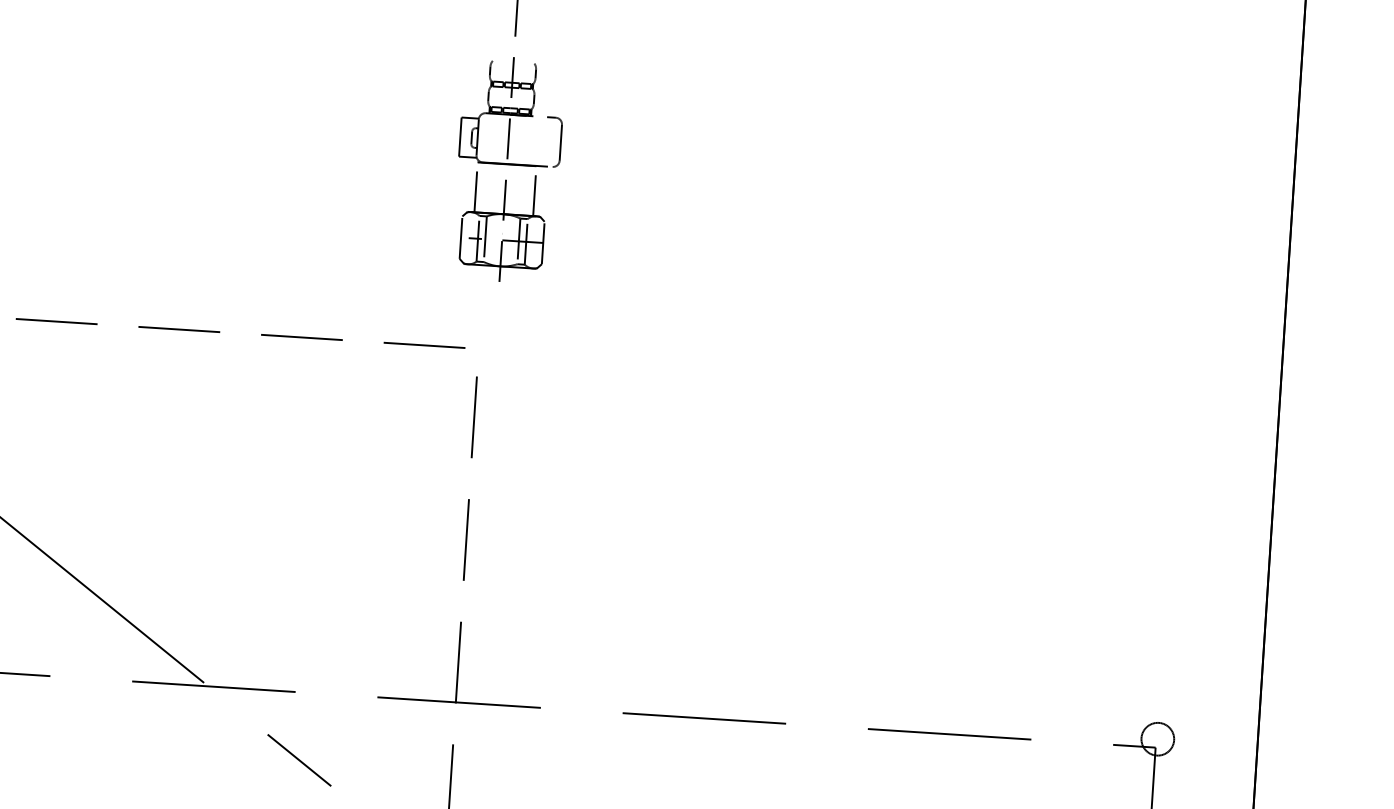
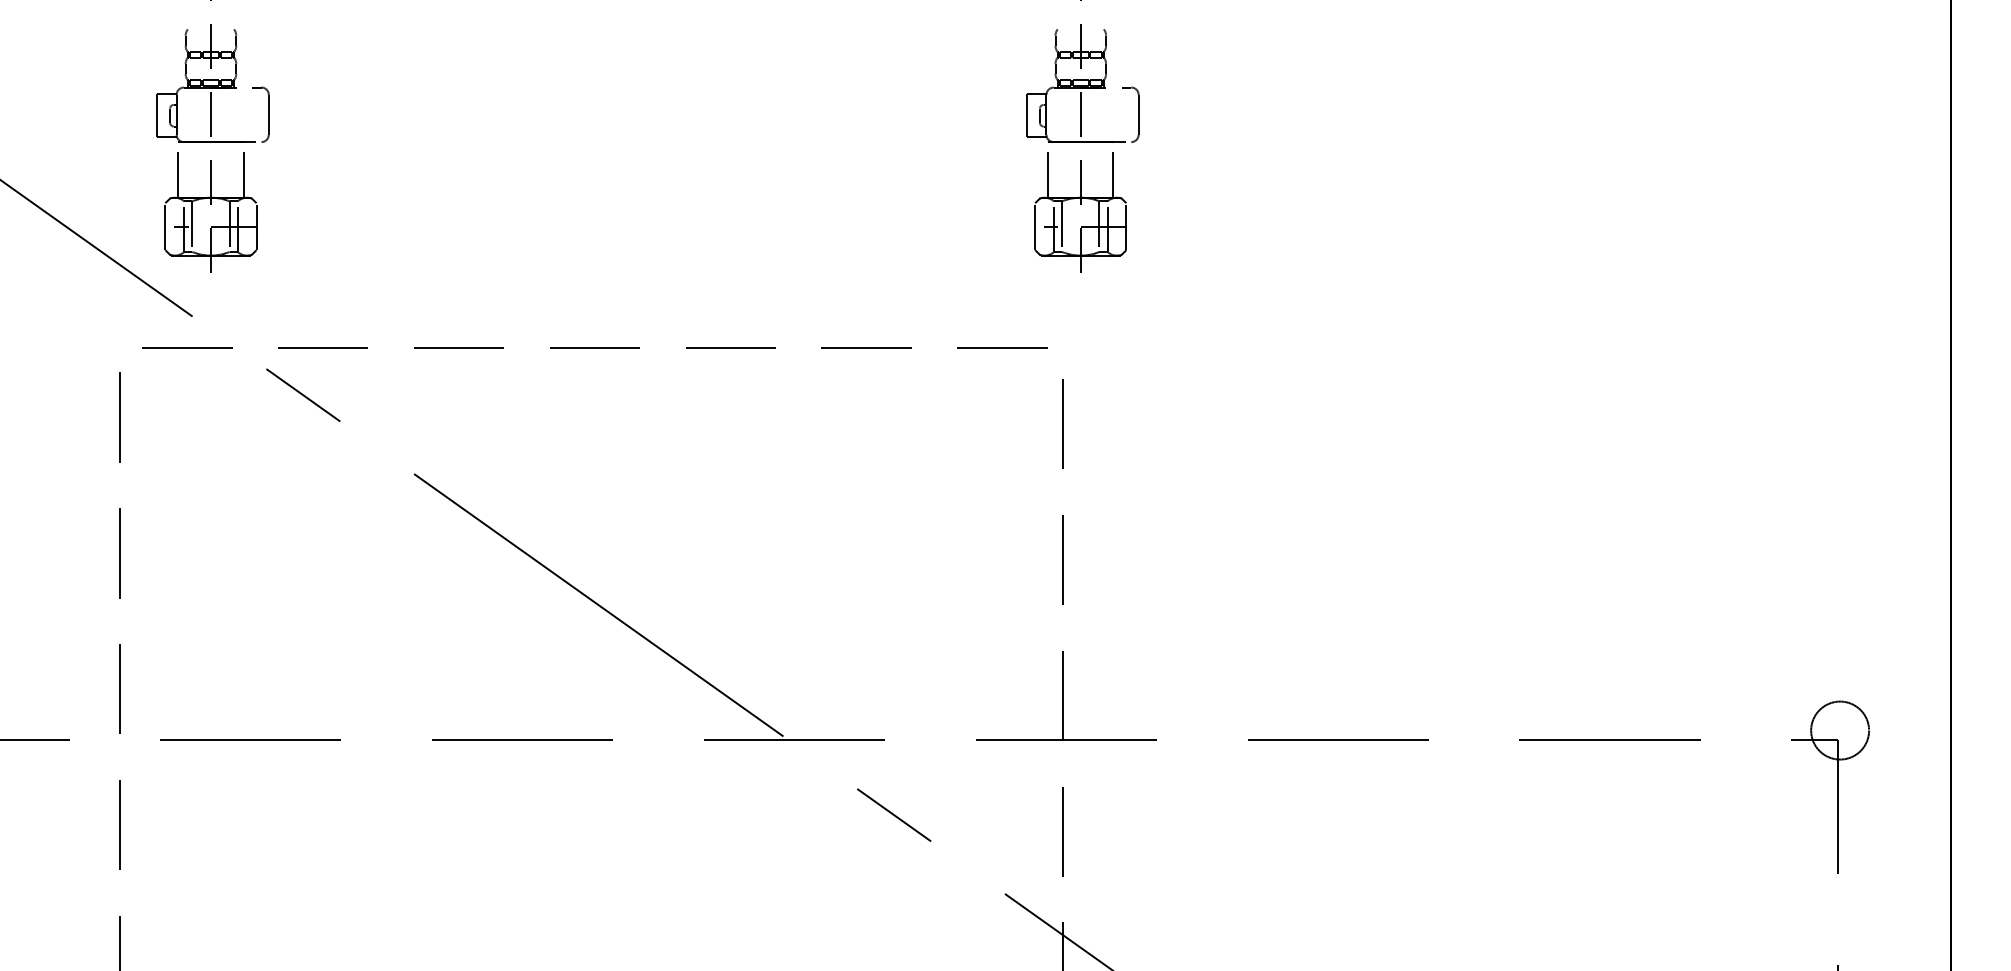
circle: (1158, 739) -> (1840, 730), size x1.6

